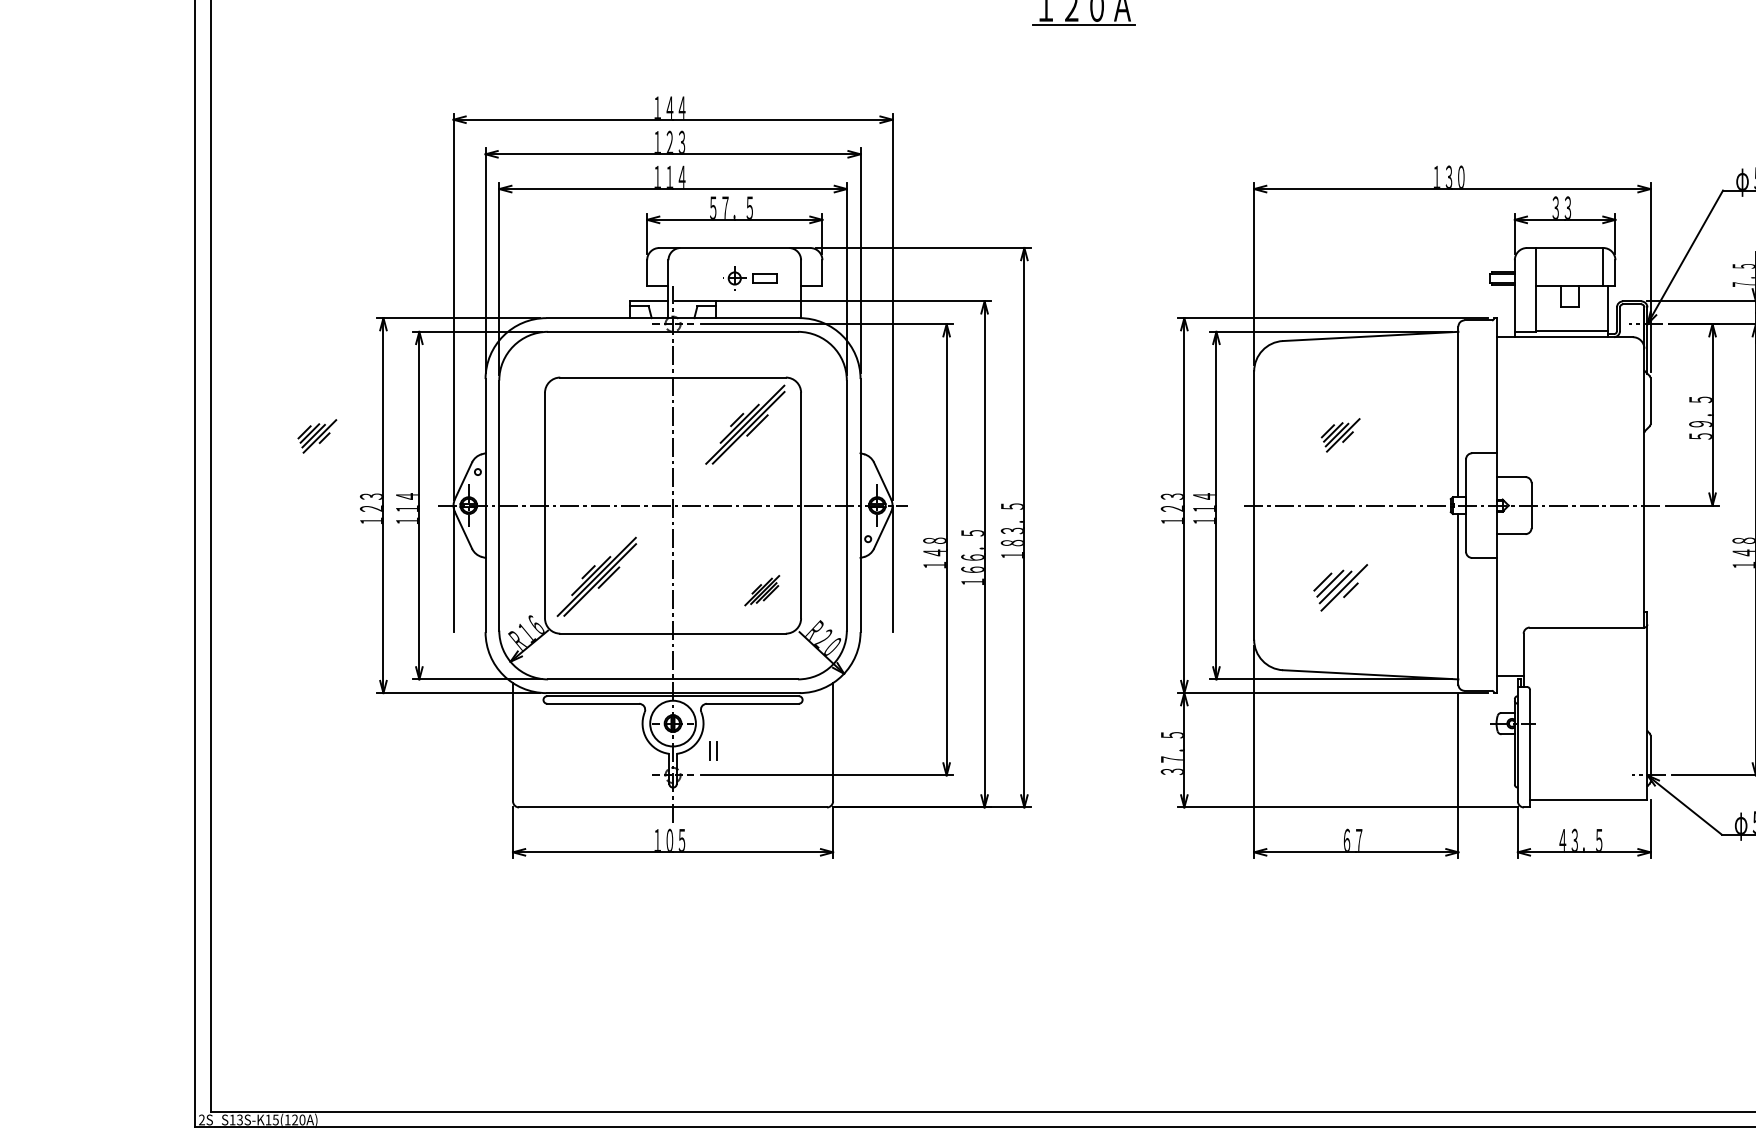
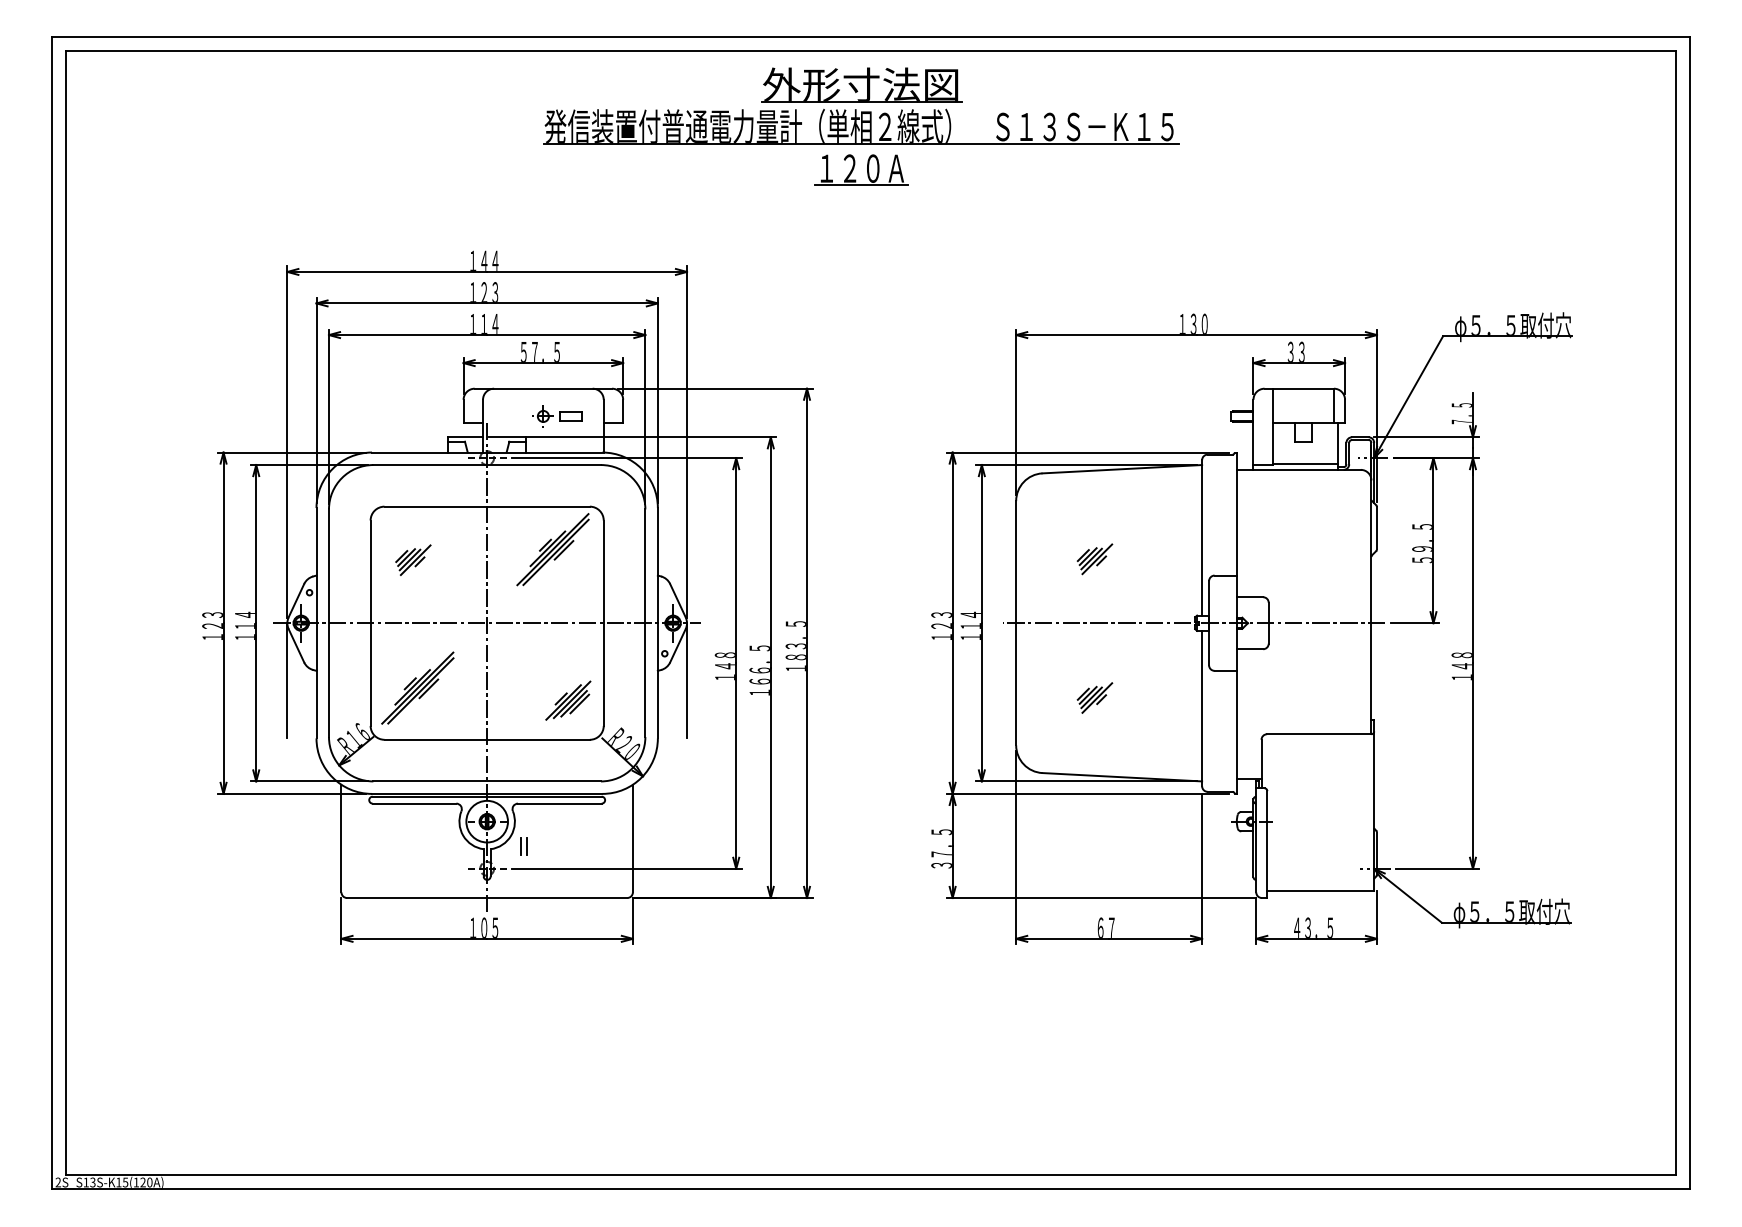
part: (317, 435) -> (413, 559), moved
part: (1340, 587) -> (1094, 697), size x0.71
part: (762, 590) -> (568, 700), size x1.43

